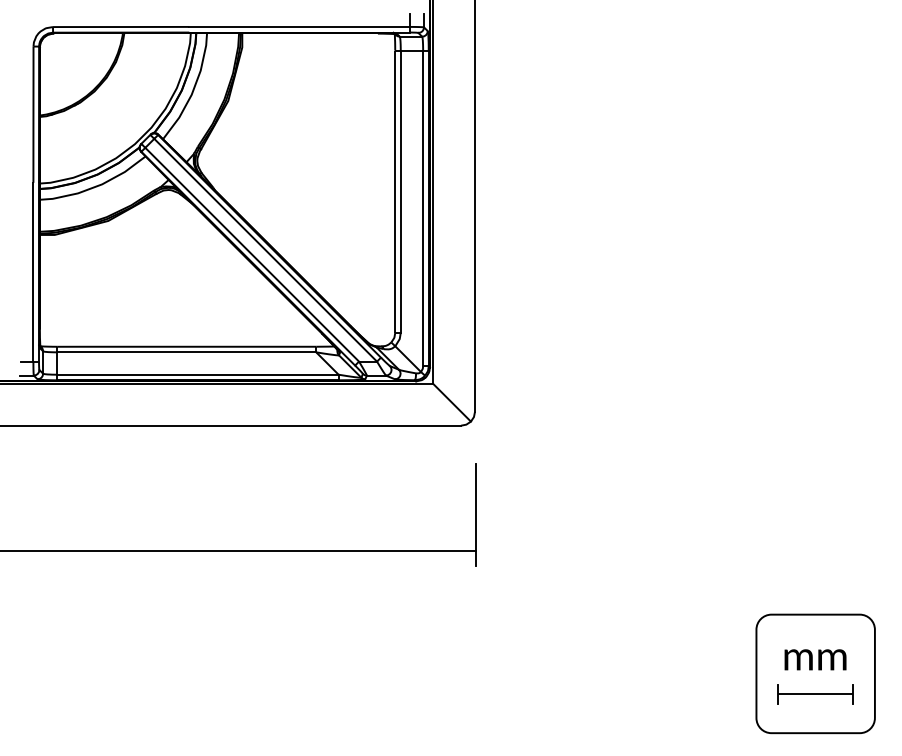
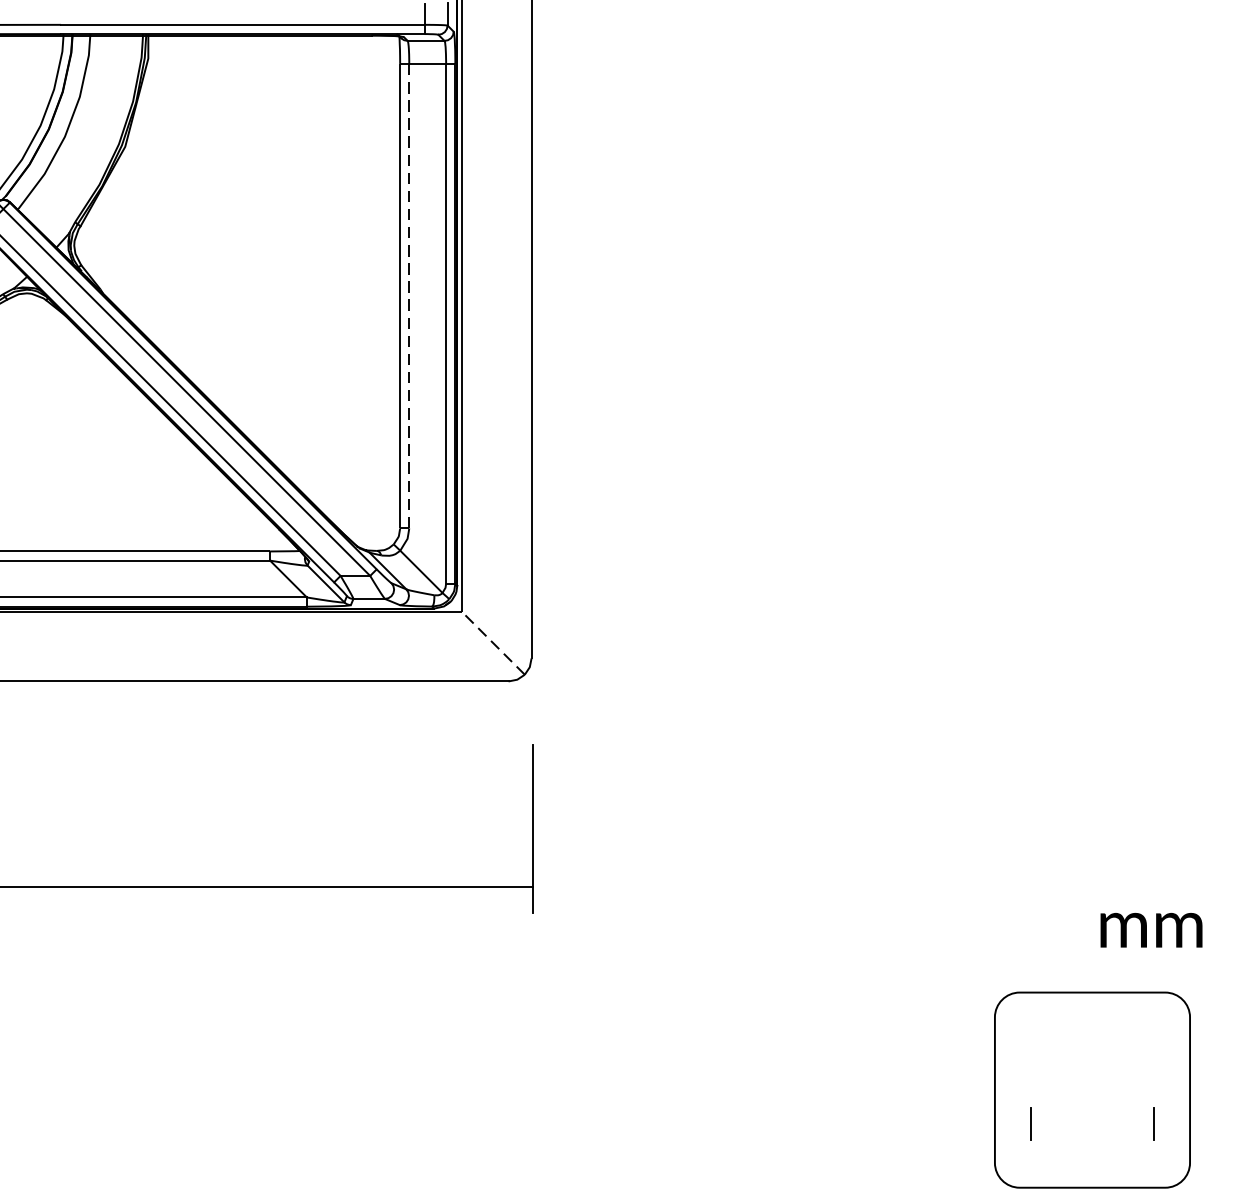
line: (400, 192) -> (408, 297), solid -> dashed
line: (452, 402) -> (494, 643), solid -> dashed
text: (815, 659) -> (1151, 929), moved
line: (815, 694) -> (1092, 1124), removed

